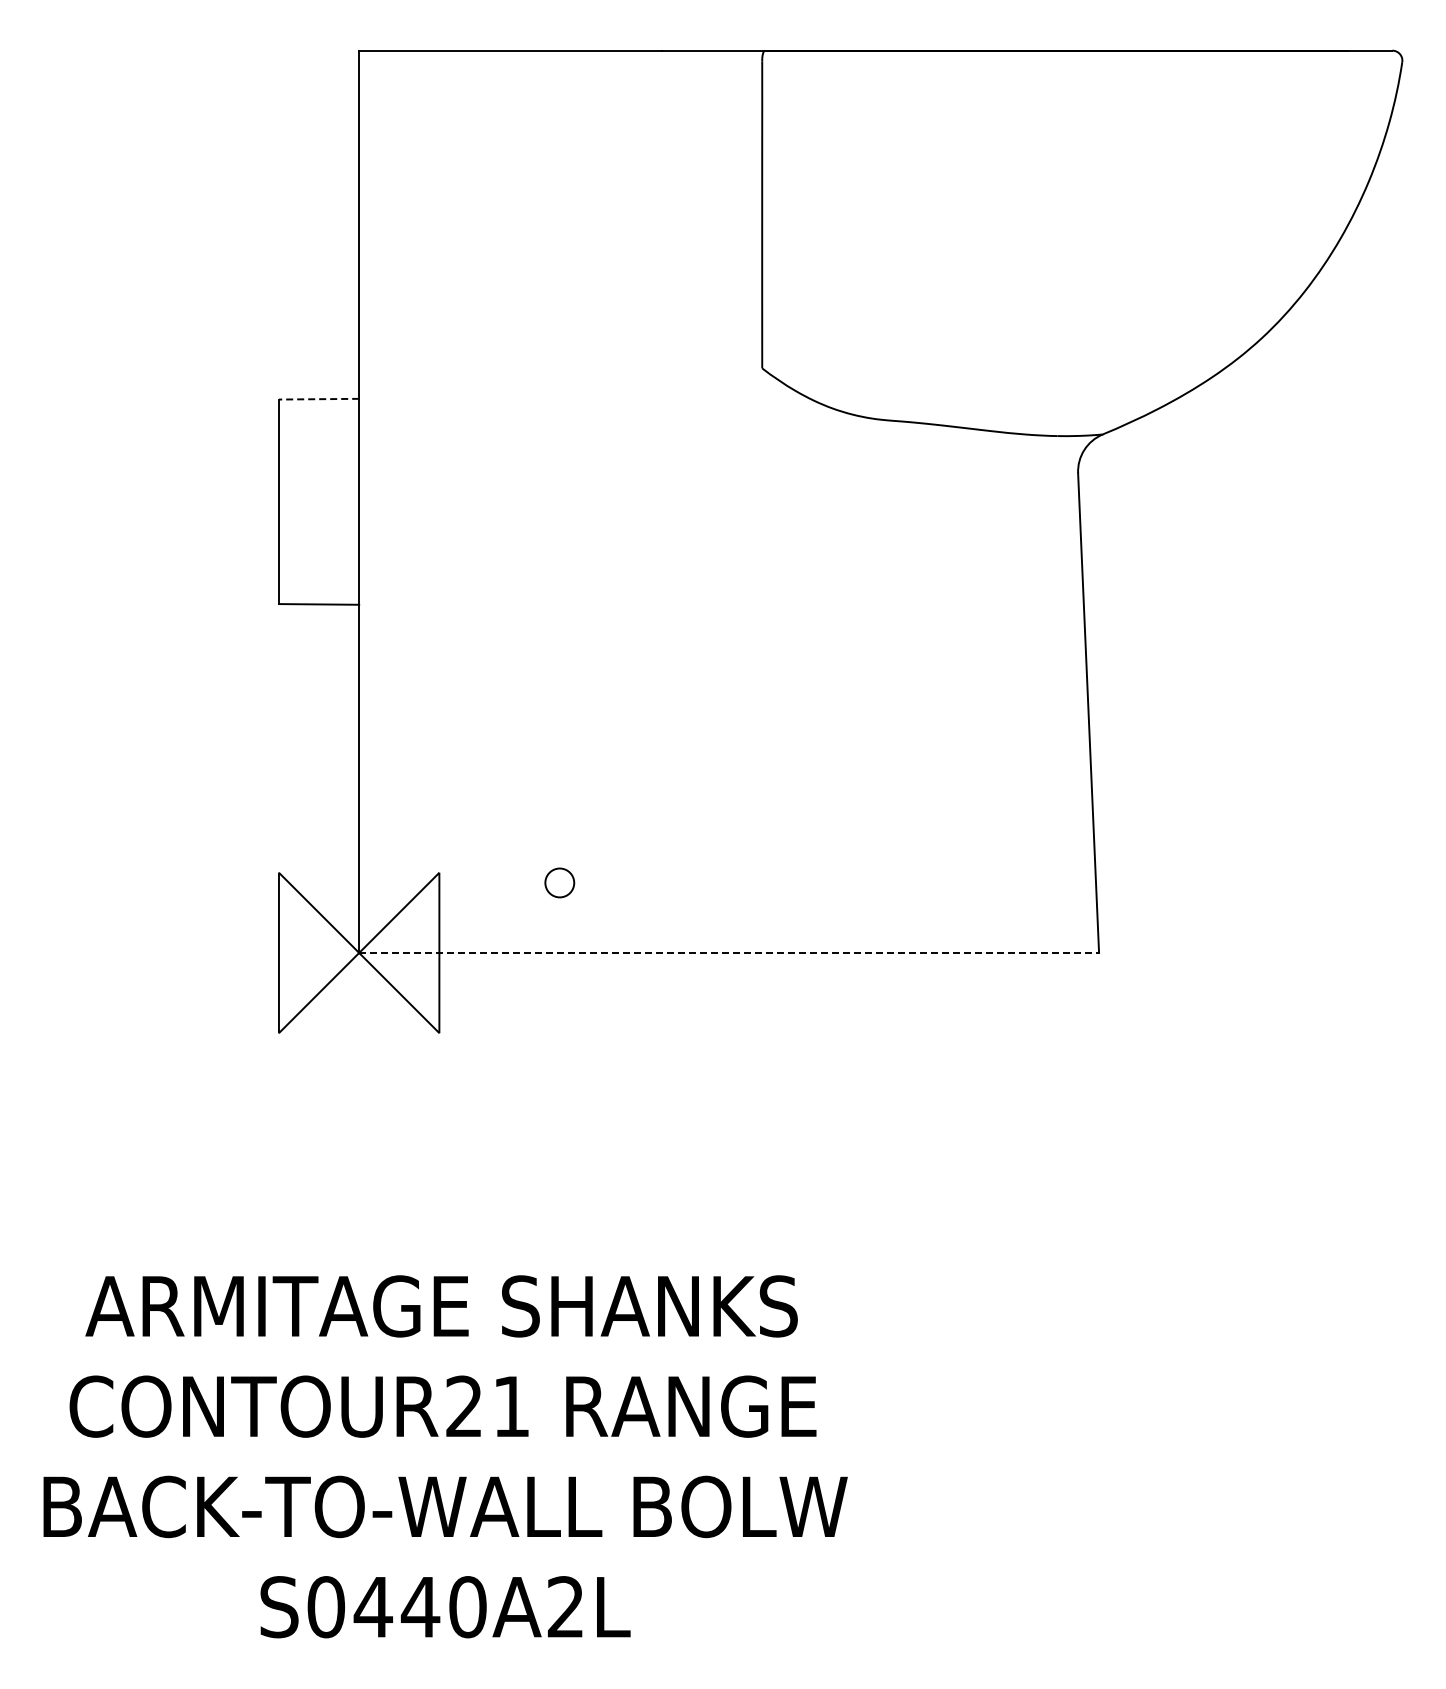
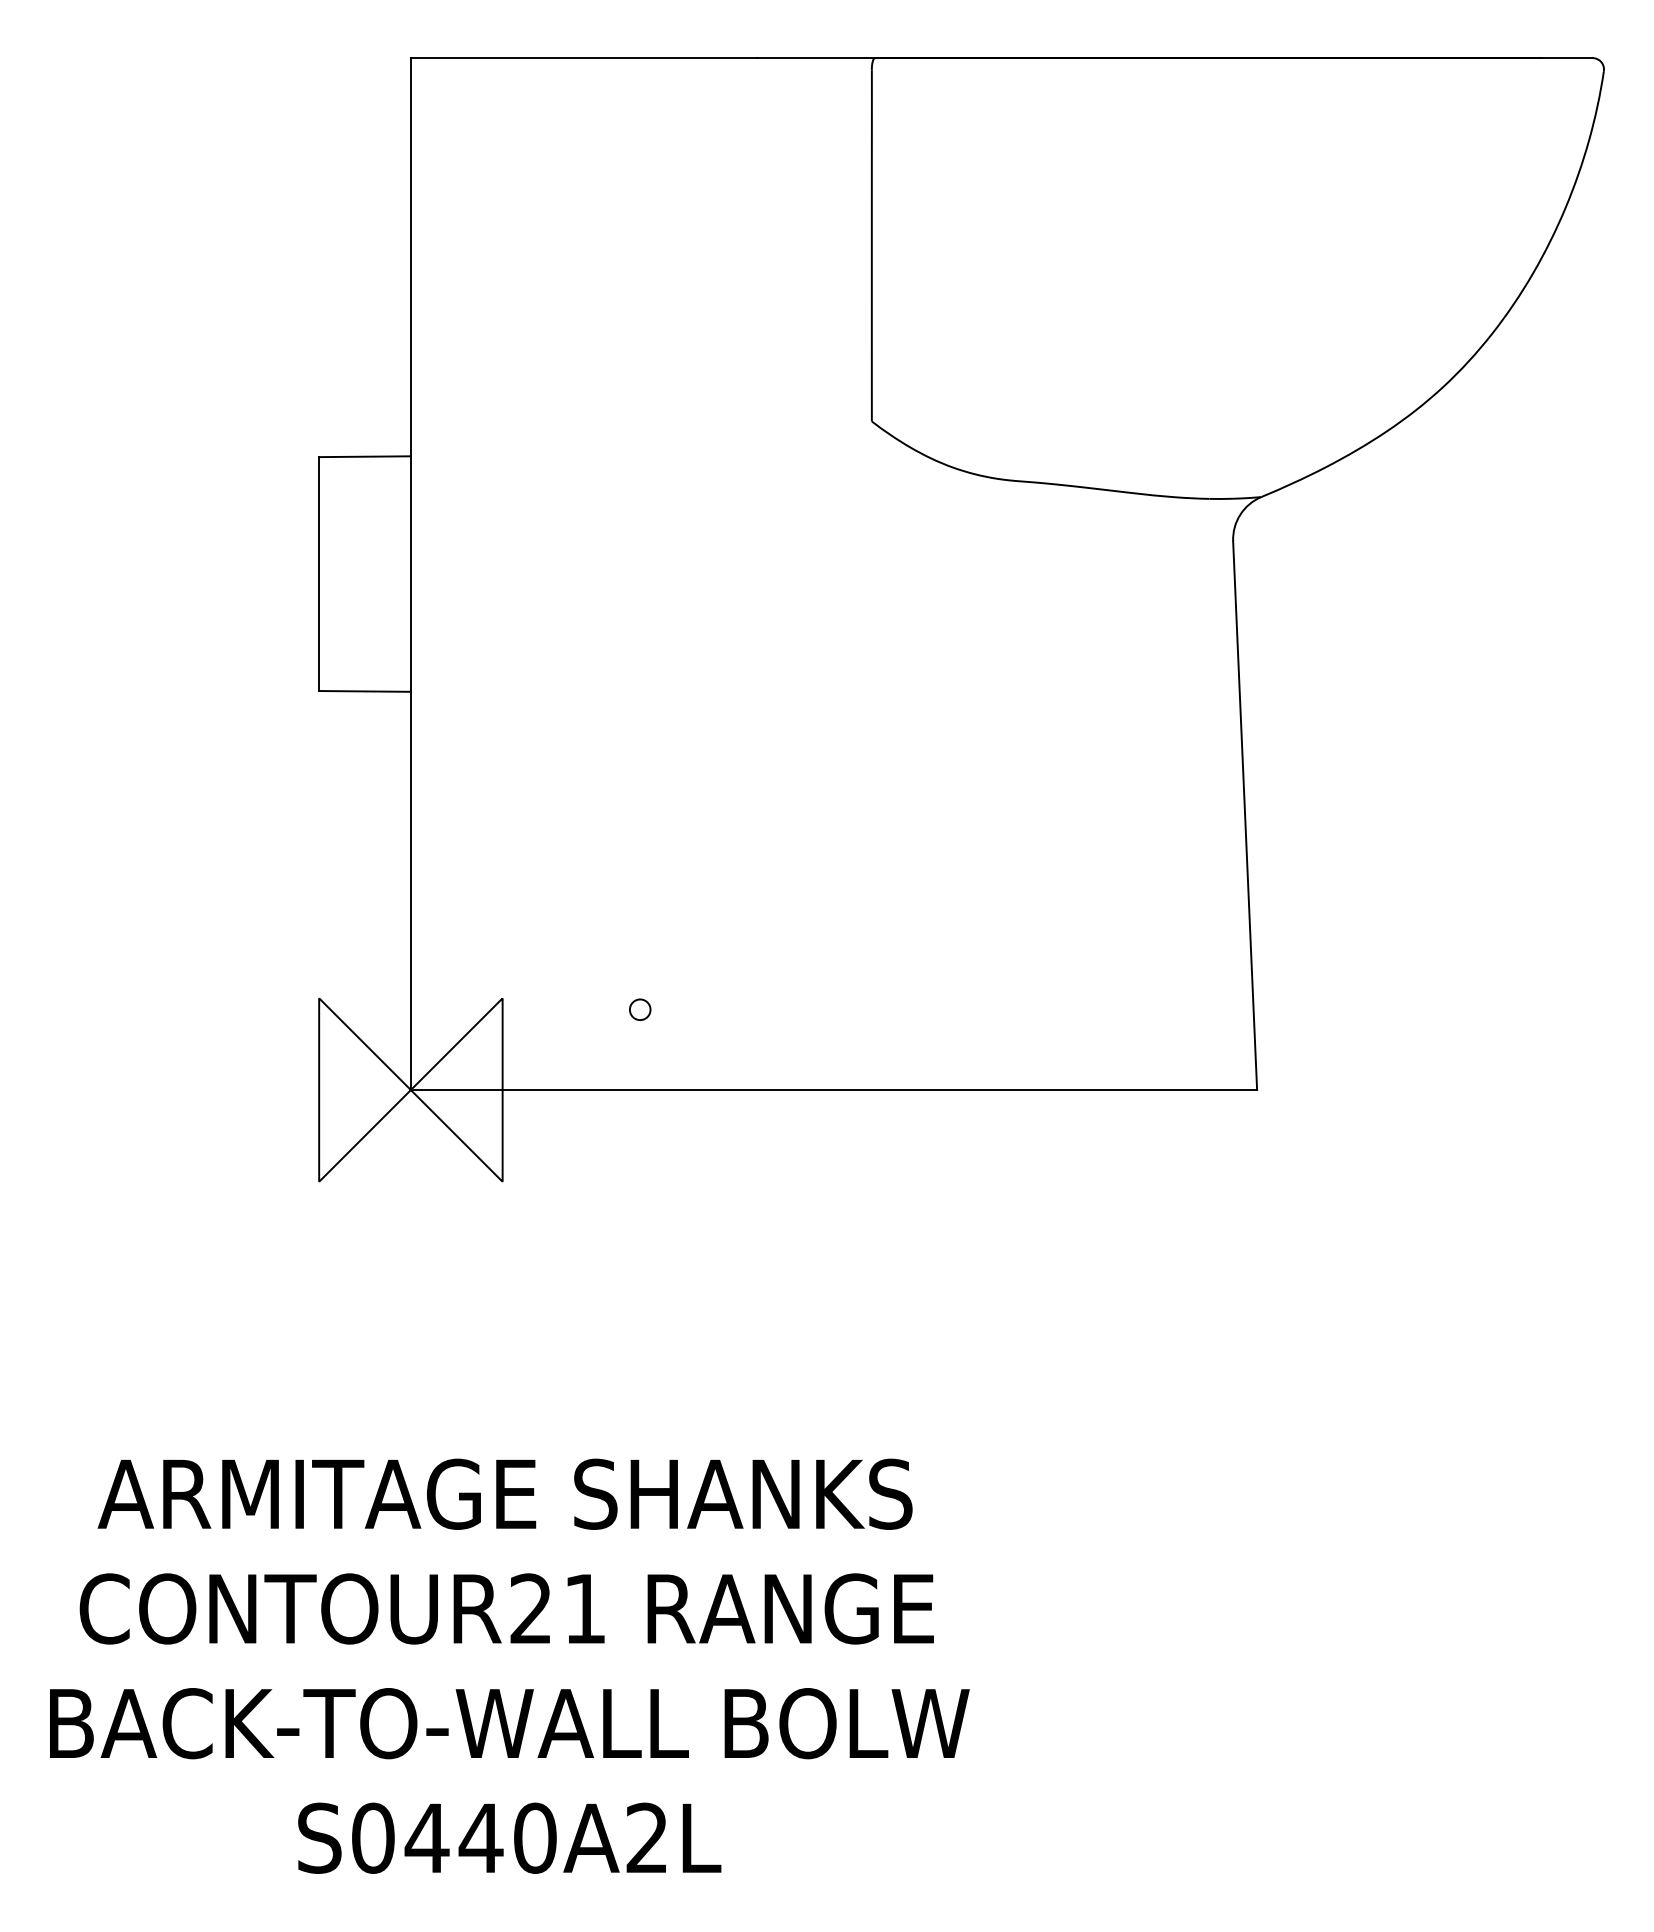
line: (318, 399) -> (364, 457), dashed -> solid
circle: (559, 882) -> (640, 1009), size x0.62
line: (729, 952) -> (834, 1089), dashed -> solid

